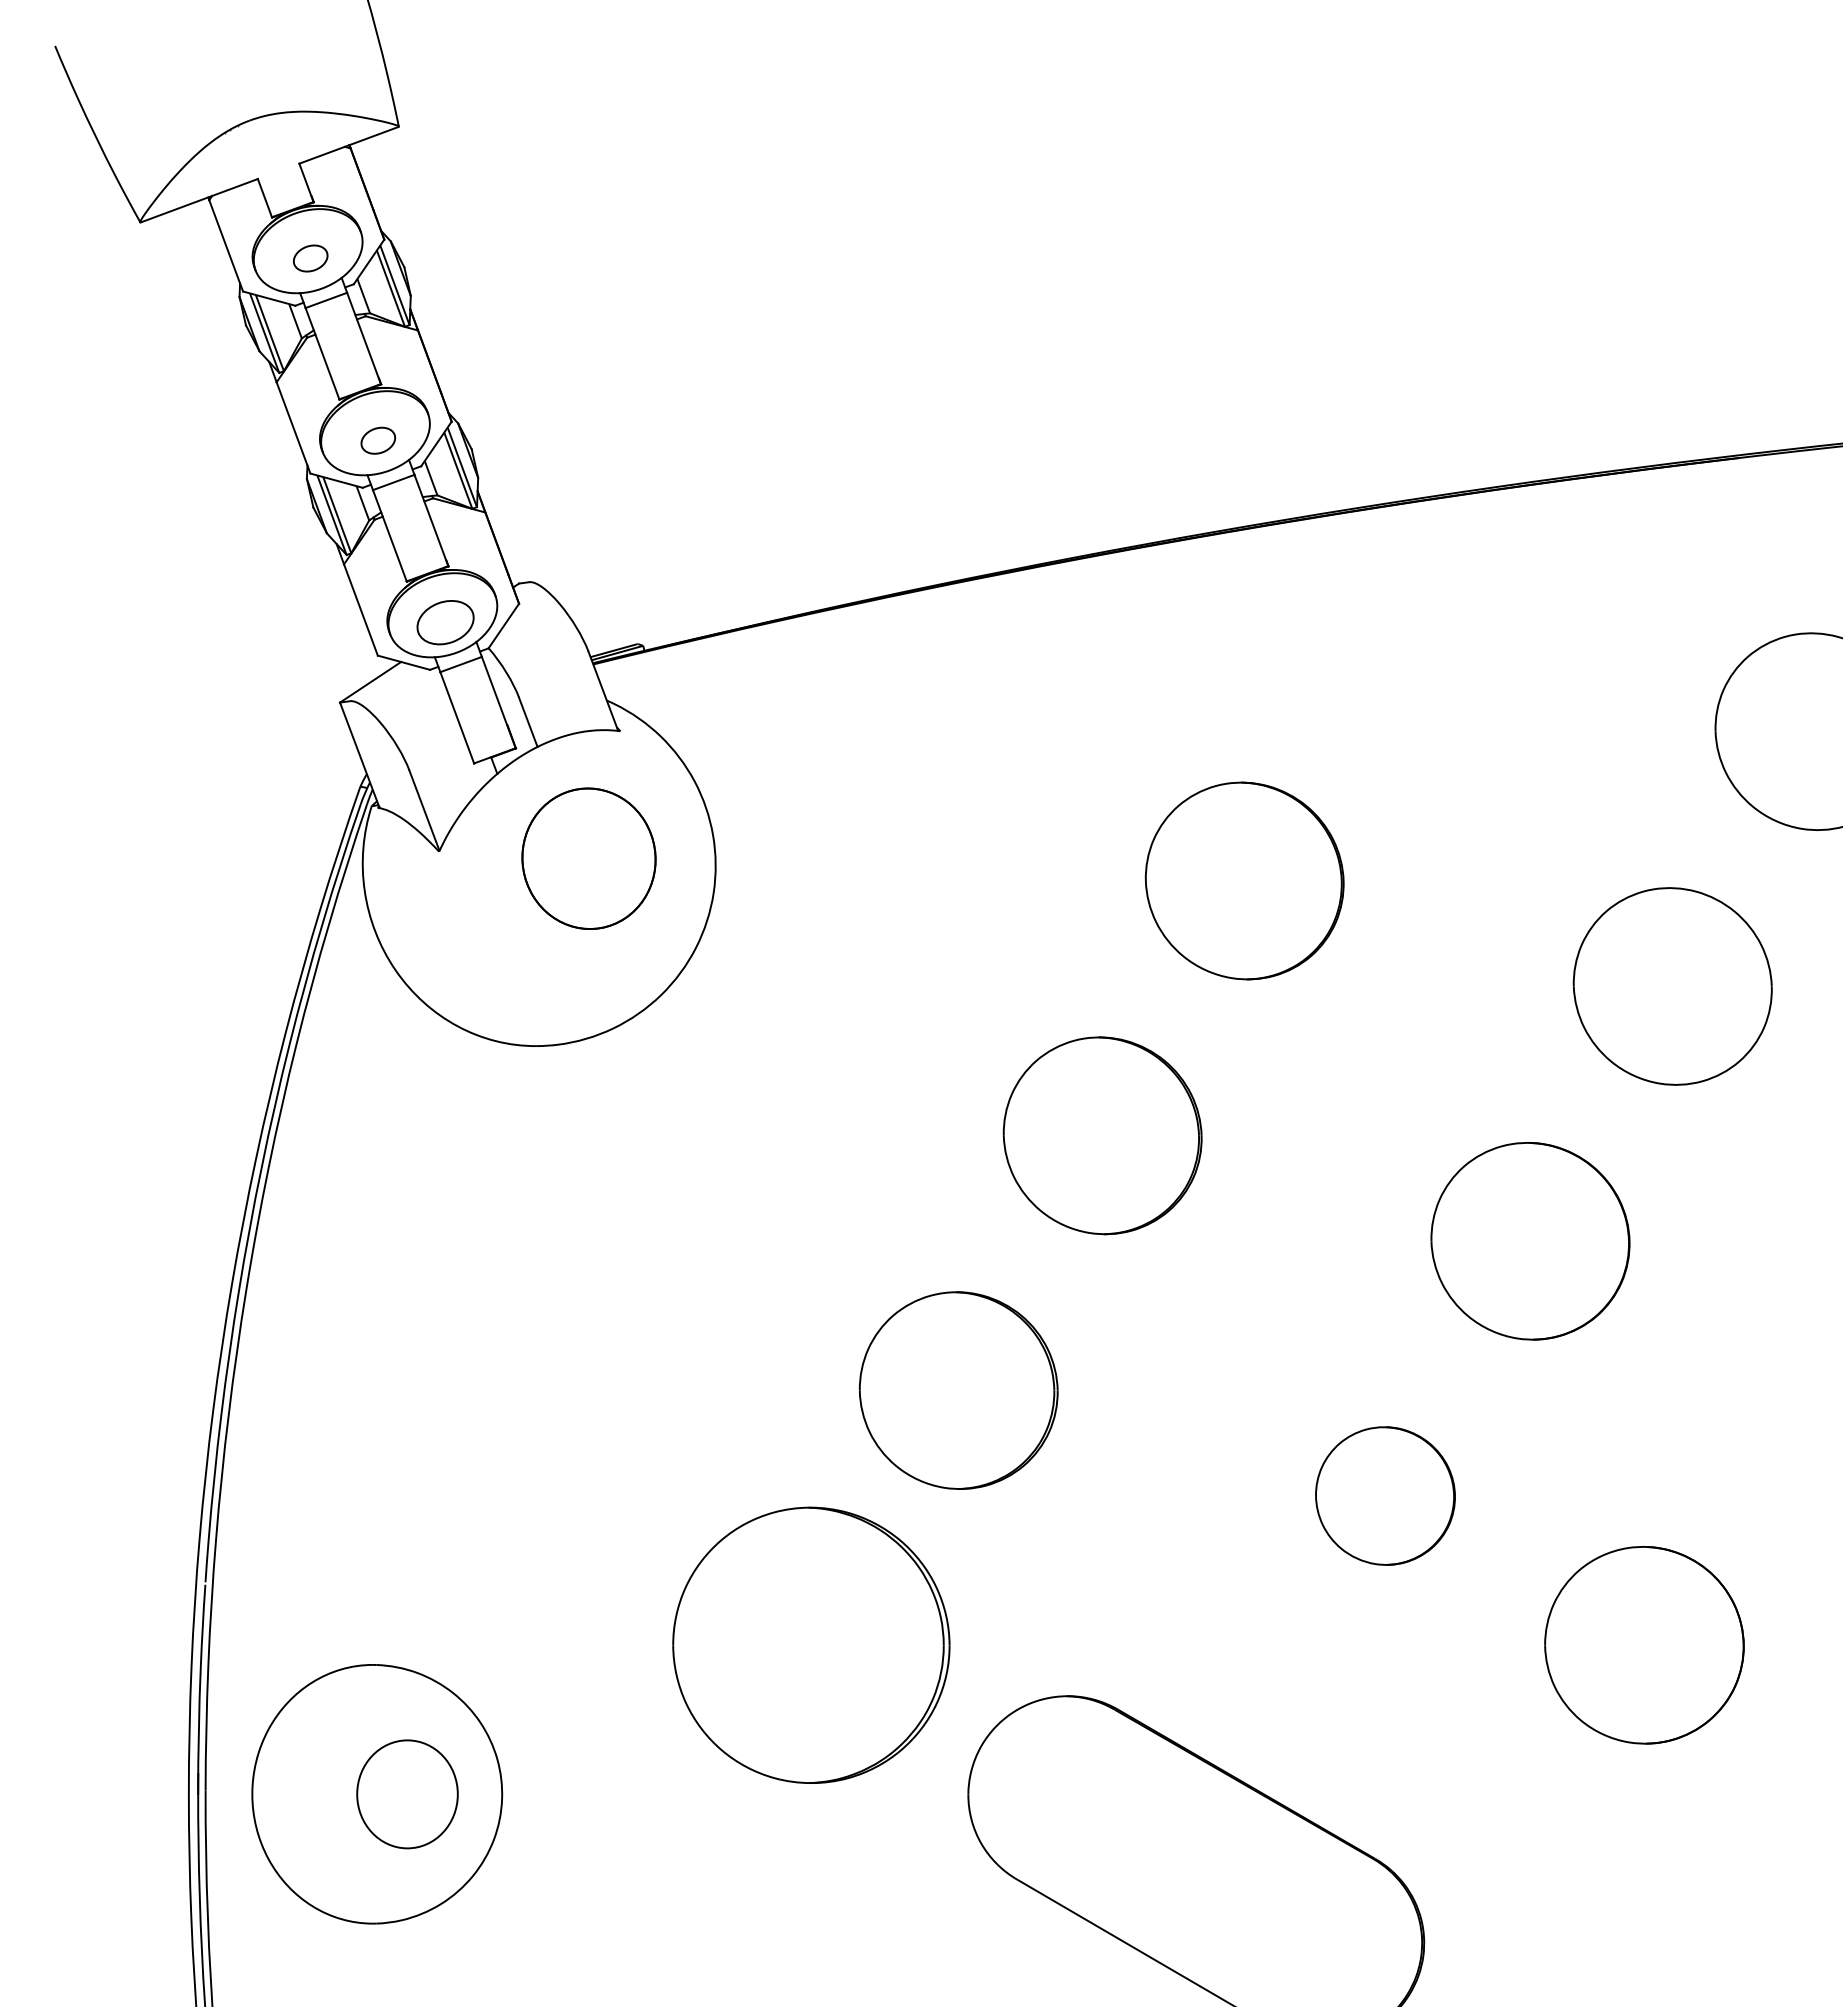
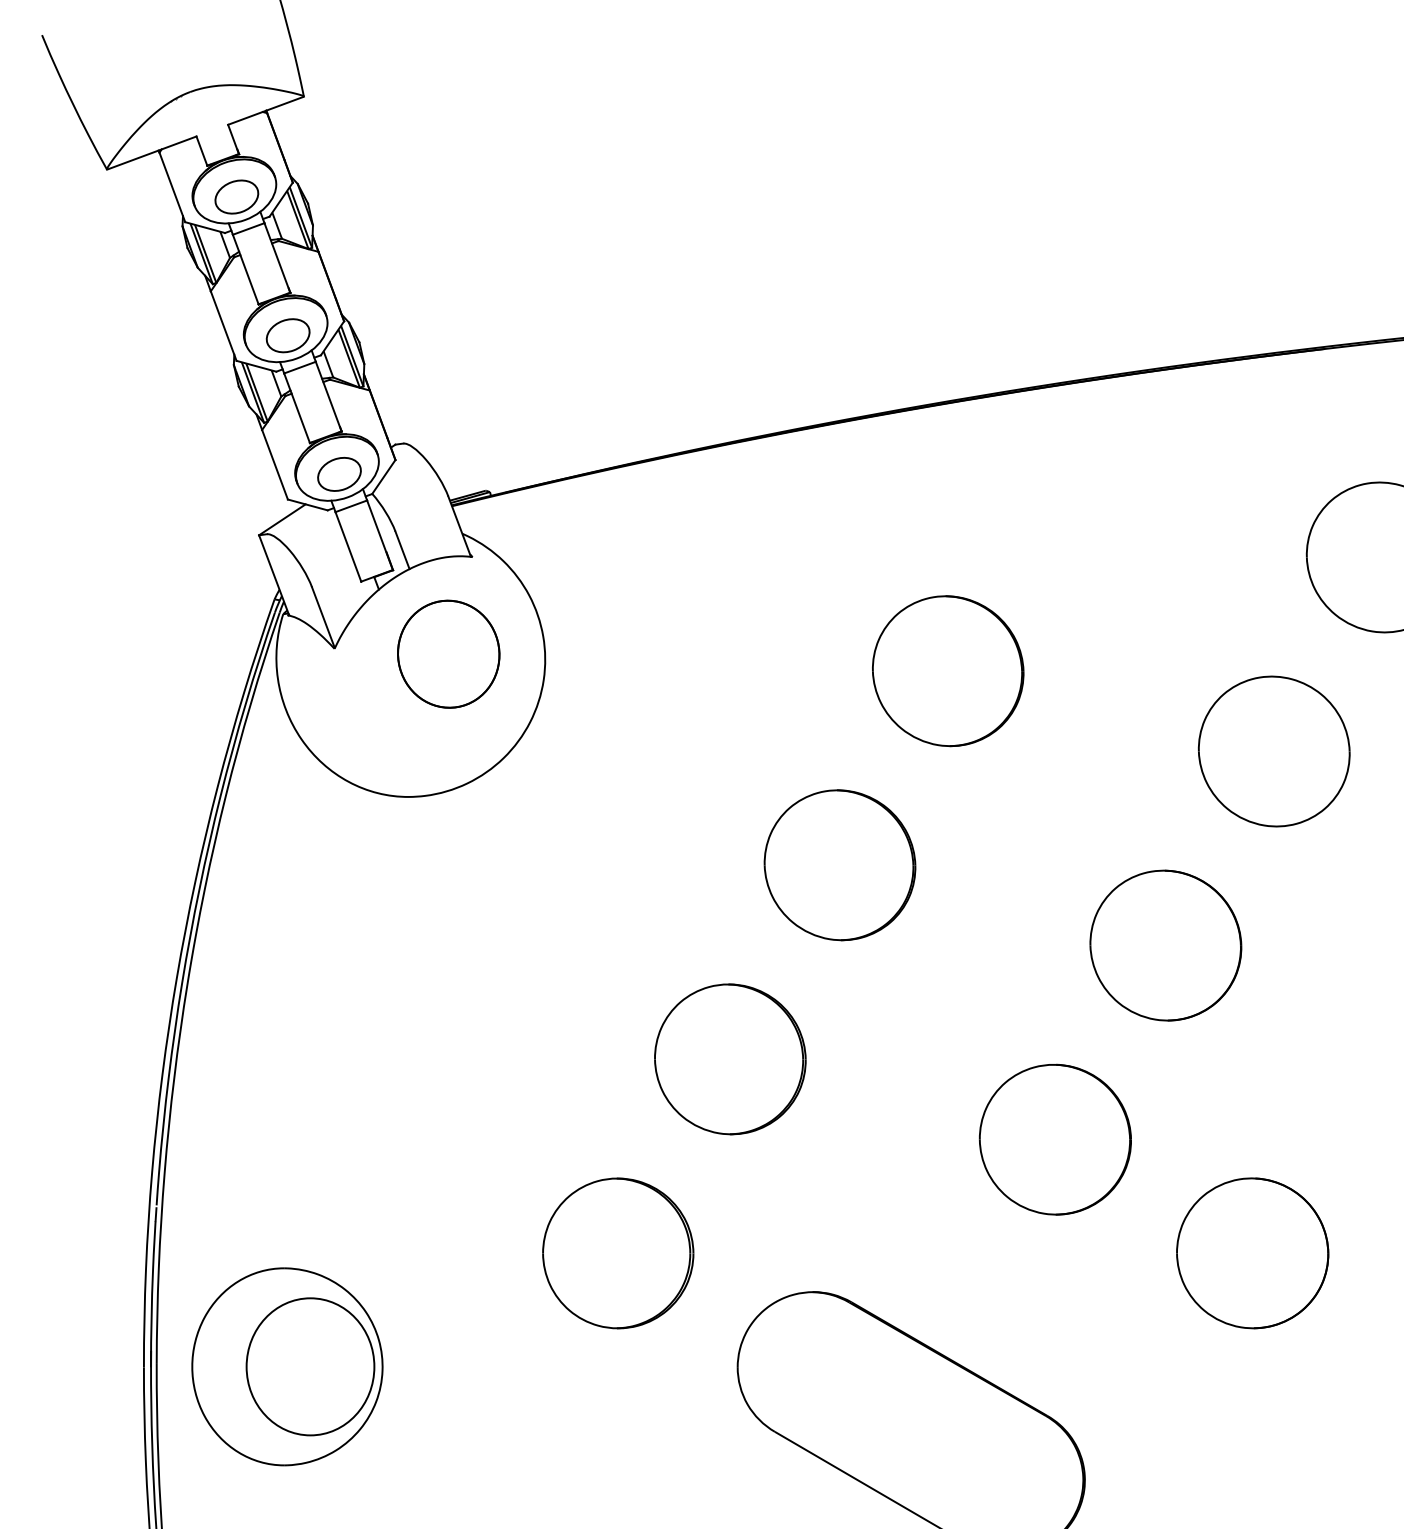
part: (310, 258) -> (236, 197), size x1.67
part: (378, 440) -> (288, 335), size x1.67
part: (1385, 1495) -> (1055, 1139), size x1.43
part: (811, 1645) -> (618, 1253), size x0.71
part: (407, 1794) -> (310, 1367), size x1.67

